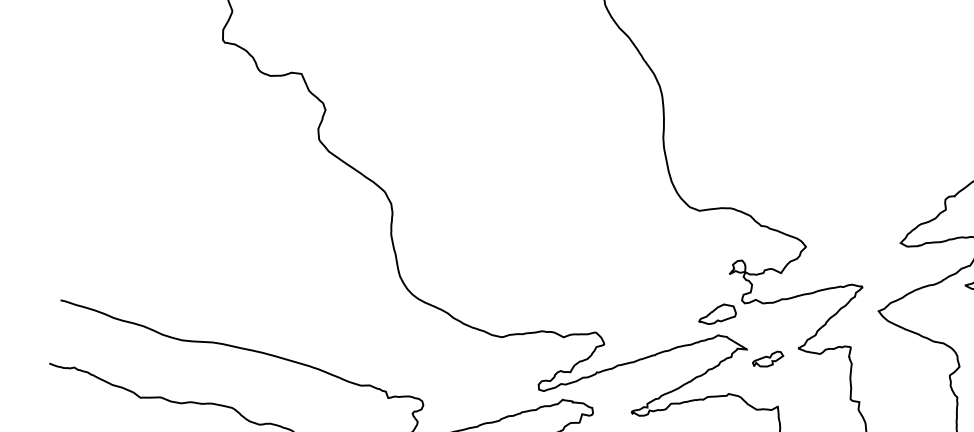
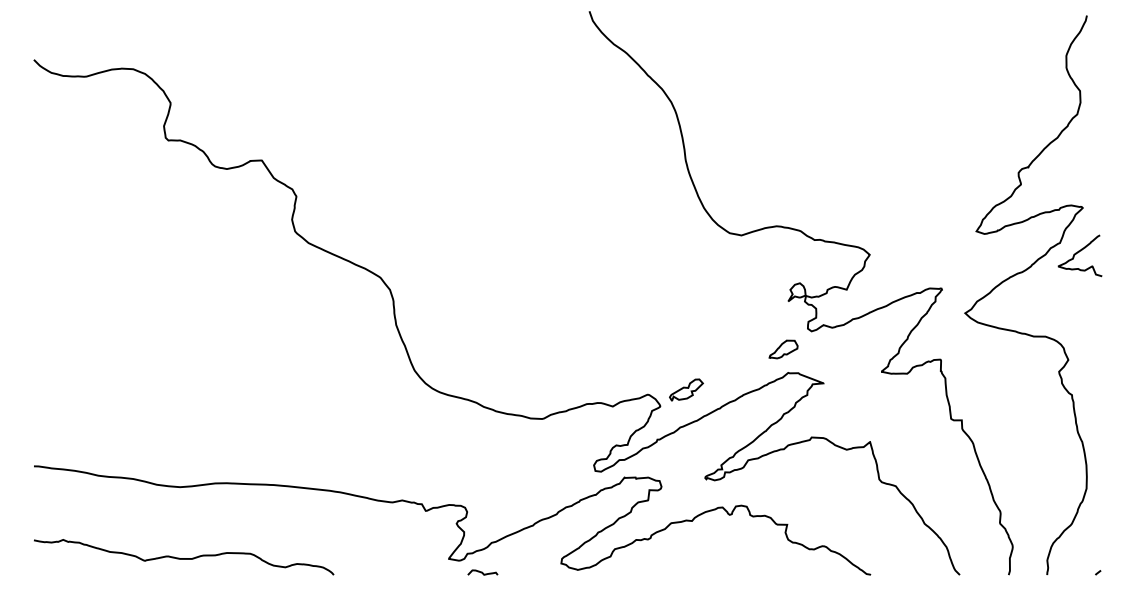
part: (718, 314) -> (783, 349), size x0.7
part: (768, 358) -> (686, 389), moved

